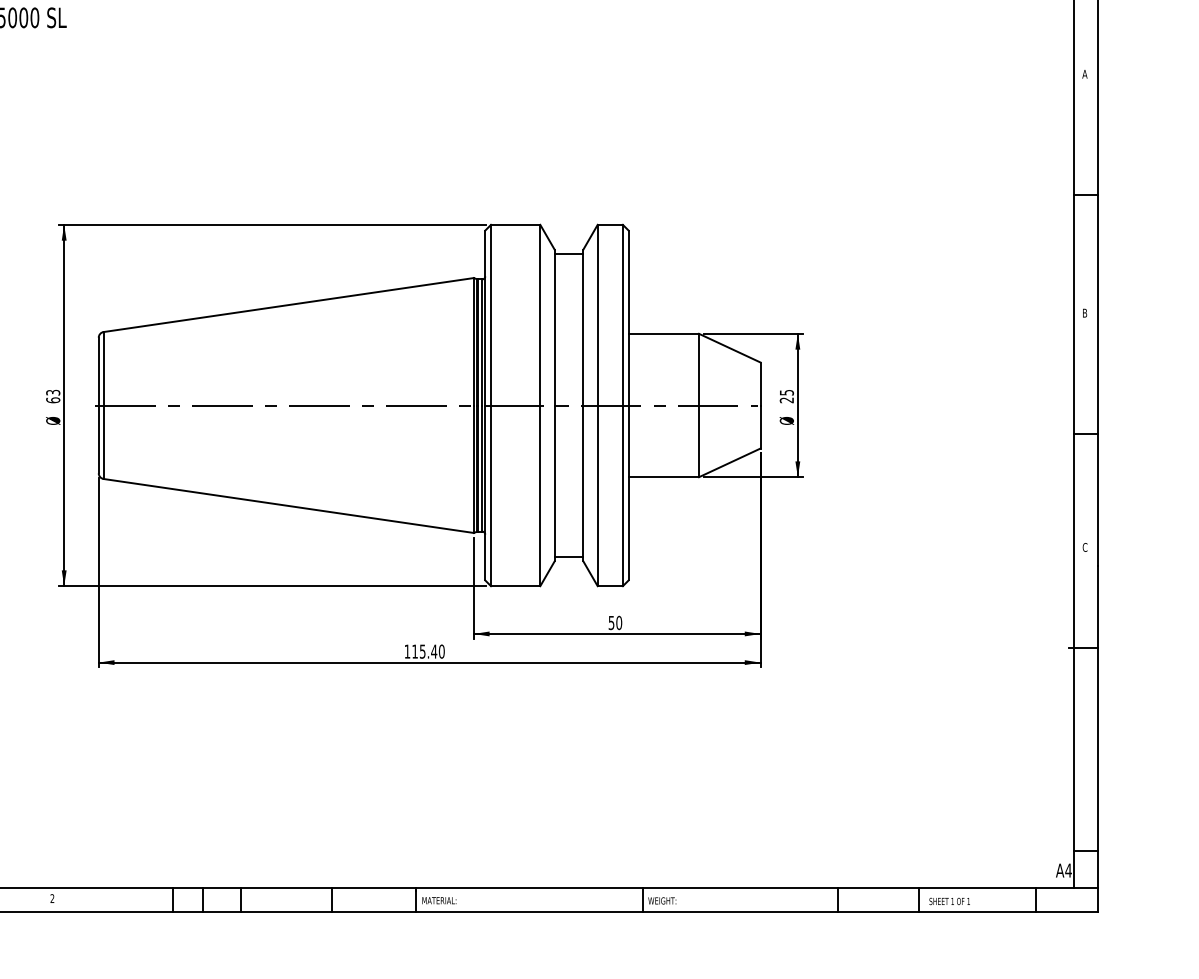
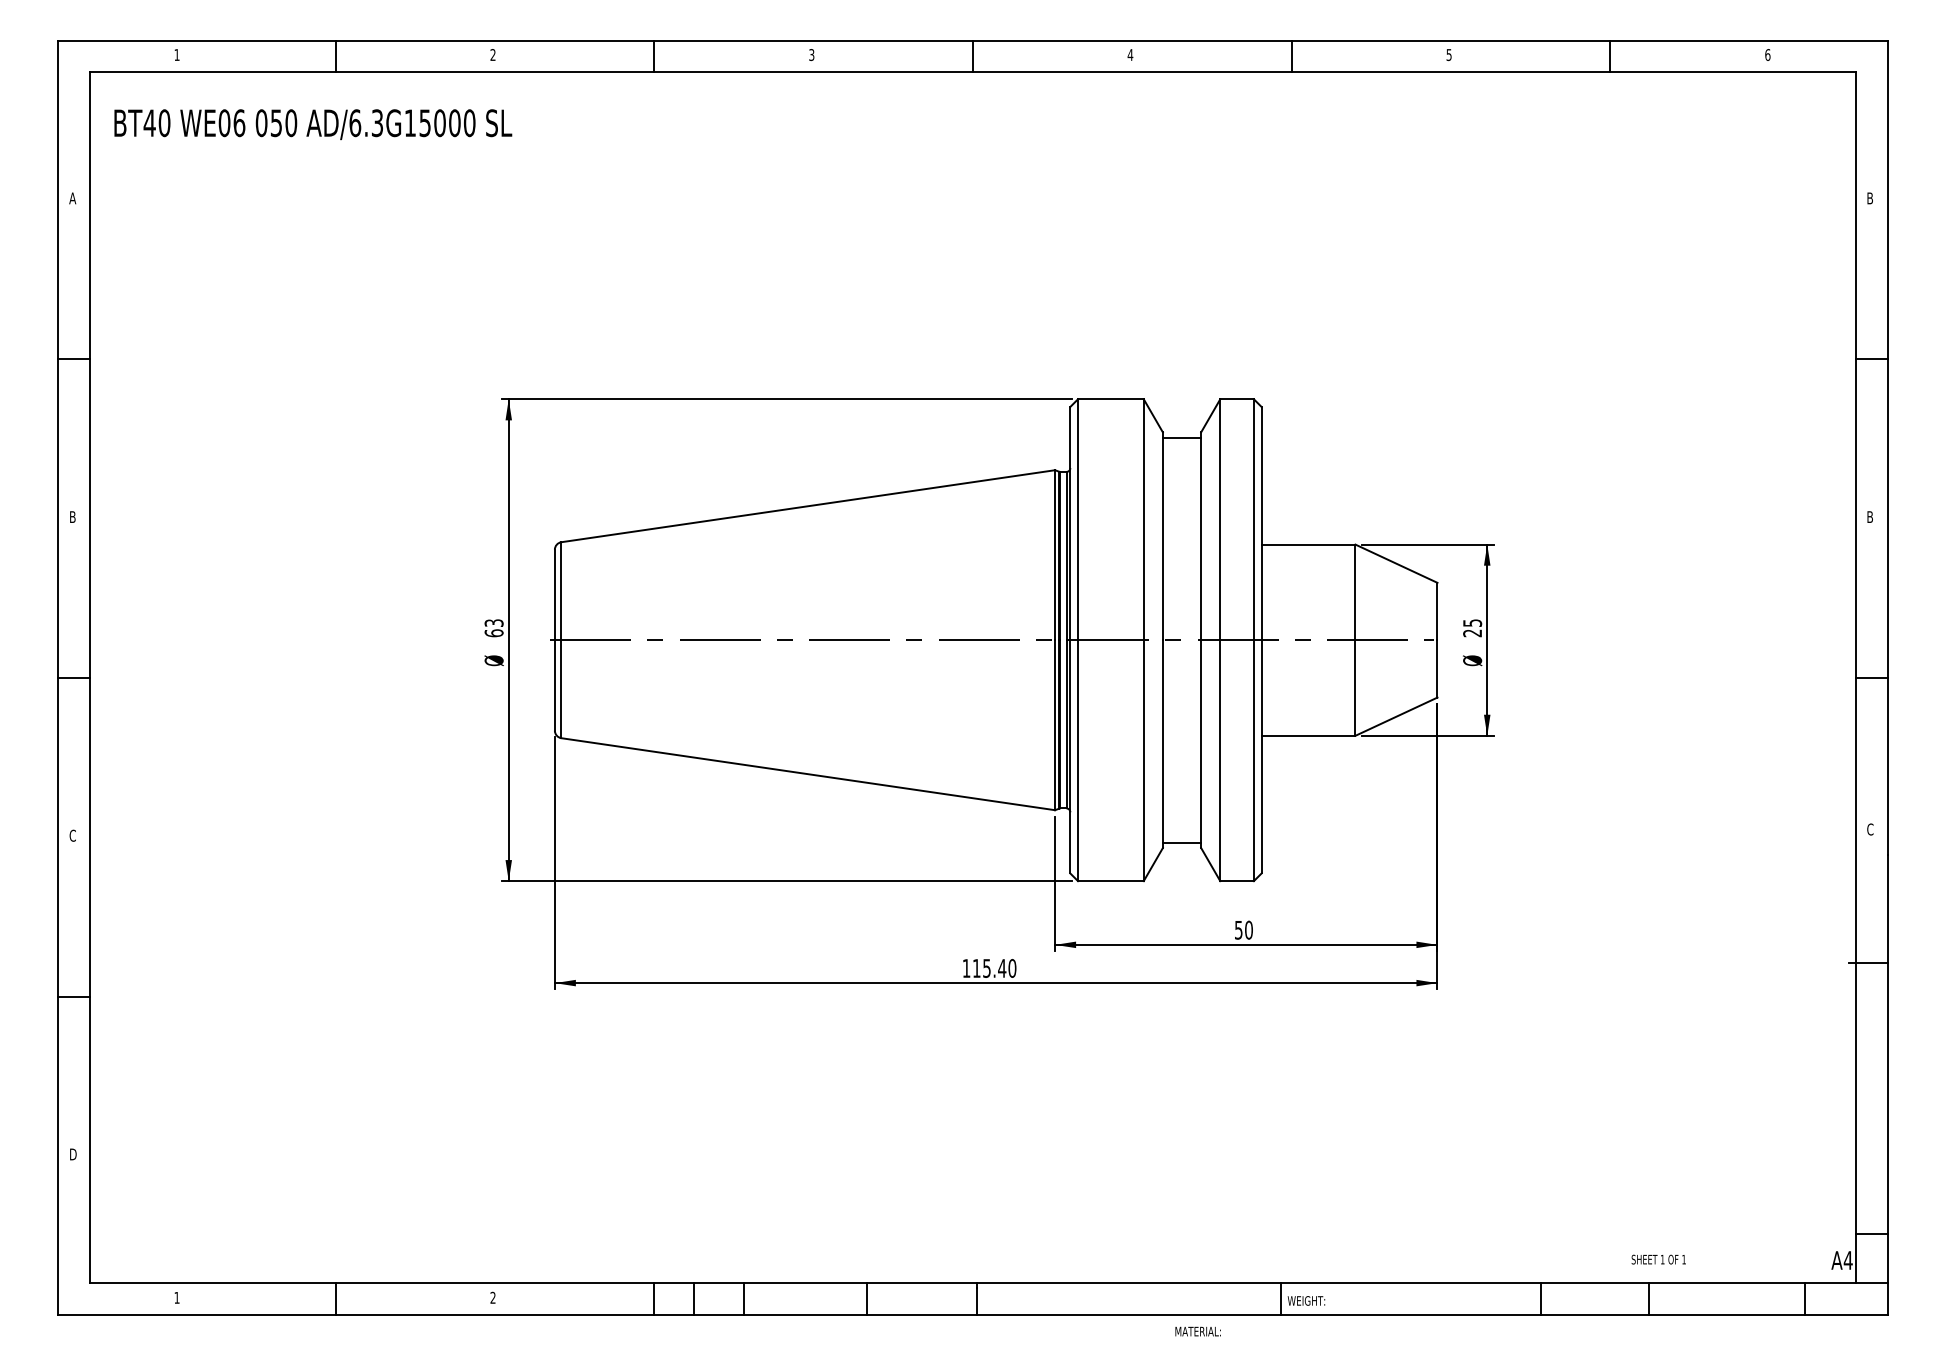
text: (1084, 74) -> (1869, 198), A -> B
text: (438, 900) -> (1197, 1331), moved
text: (949, 901) -> (1658, 1259), moved

